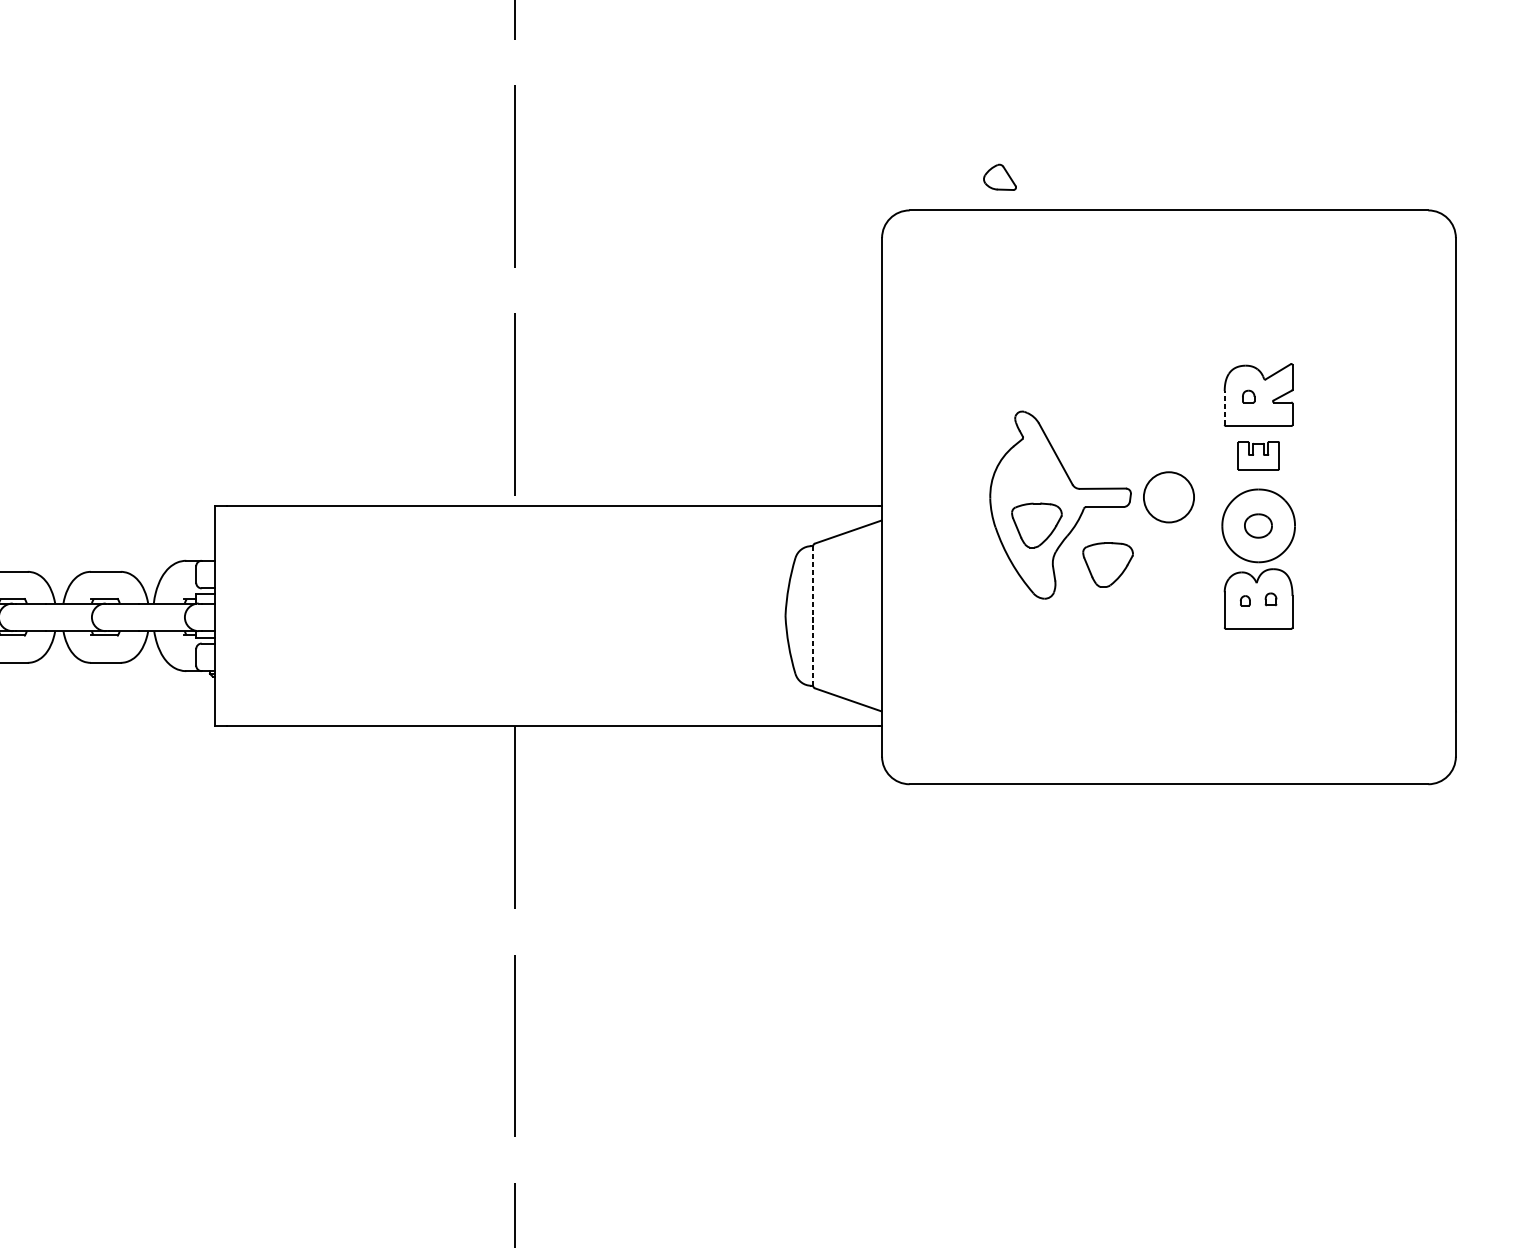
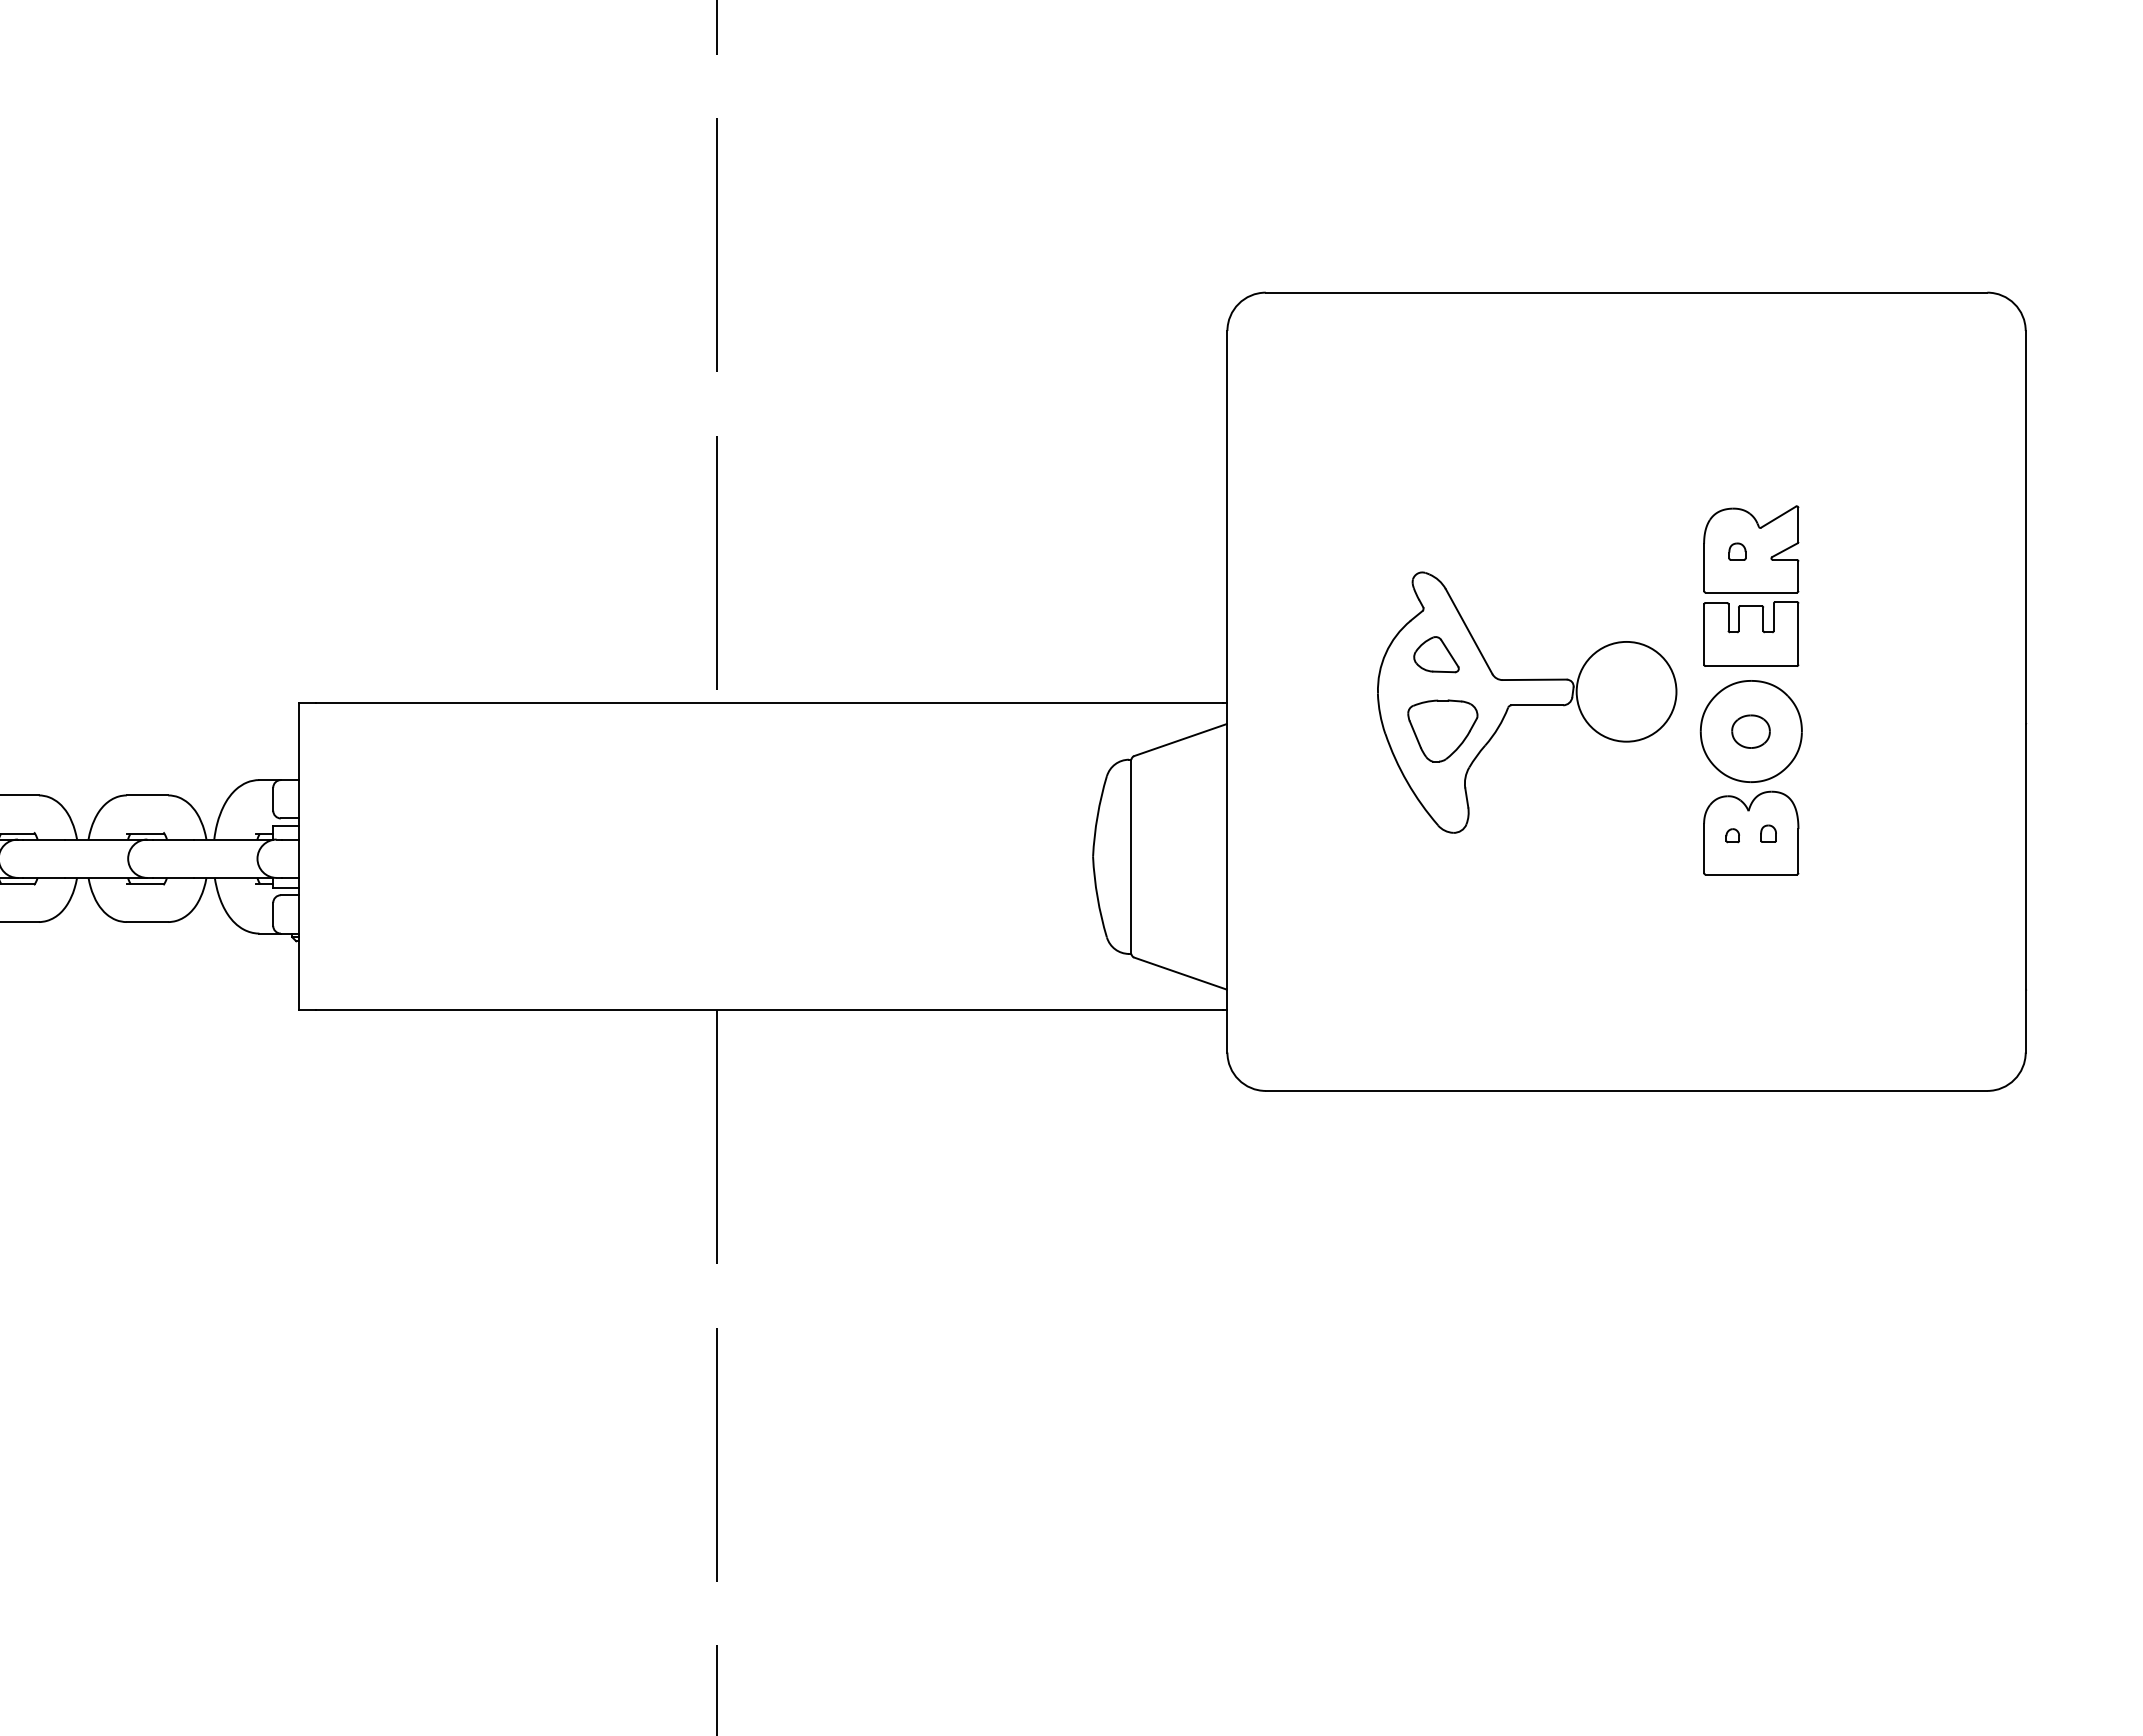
part: (1000, 177) -> (1436, 654), moved
line: (1225, 408) -> (1704, 567), dashed -> solid
part: (1258, 455) -> (1751, 633), size x1.67
circle: (1168, 497) -> (1626, 691), size x1.43
part: (1107, 564) -> (1541, 785), removed
line: (813, 615) -> (1131, 856), dashed -> solid

